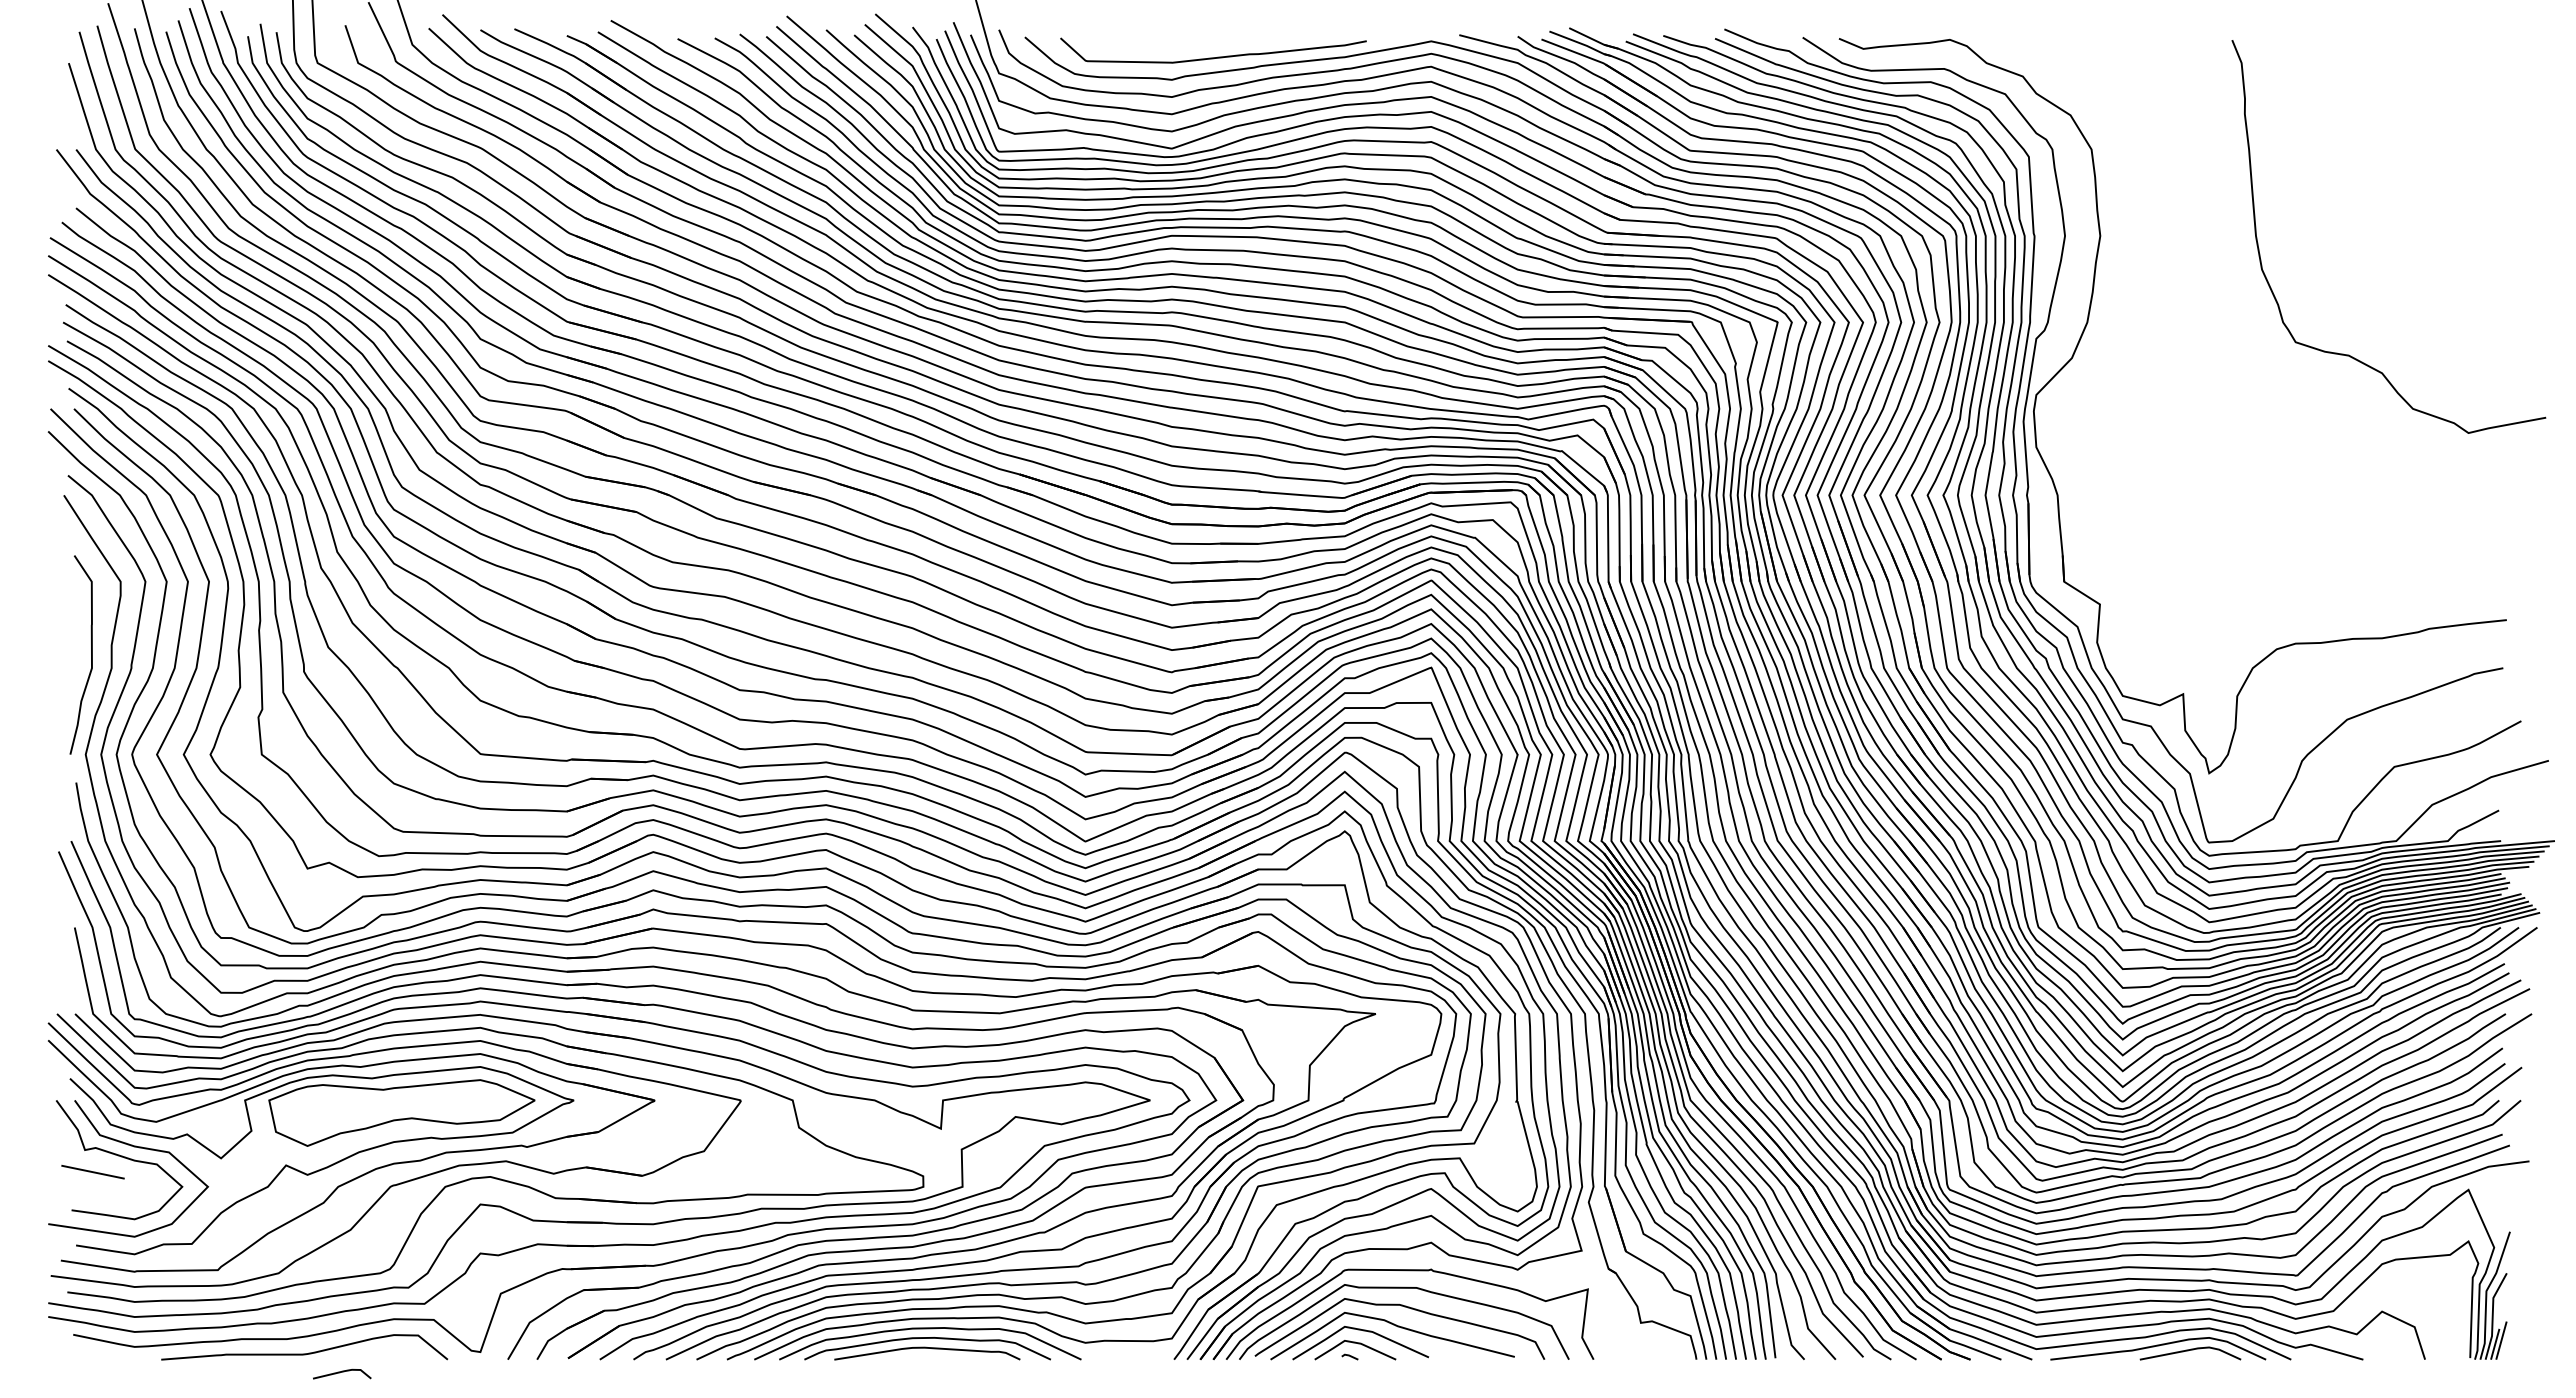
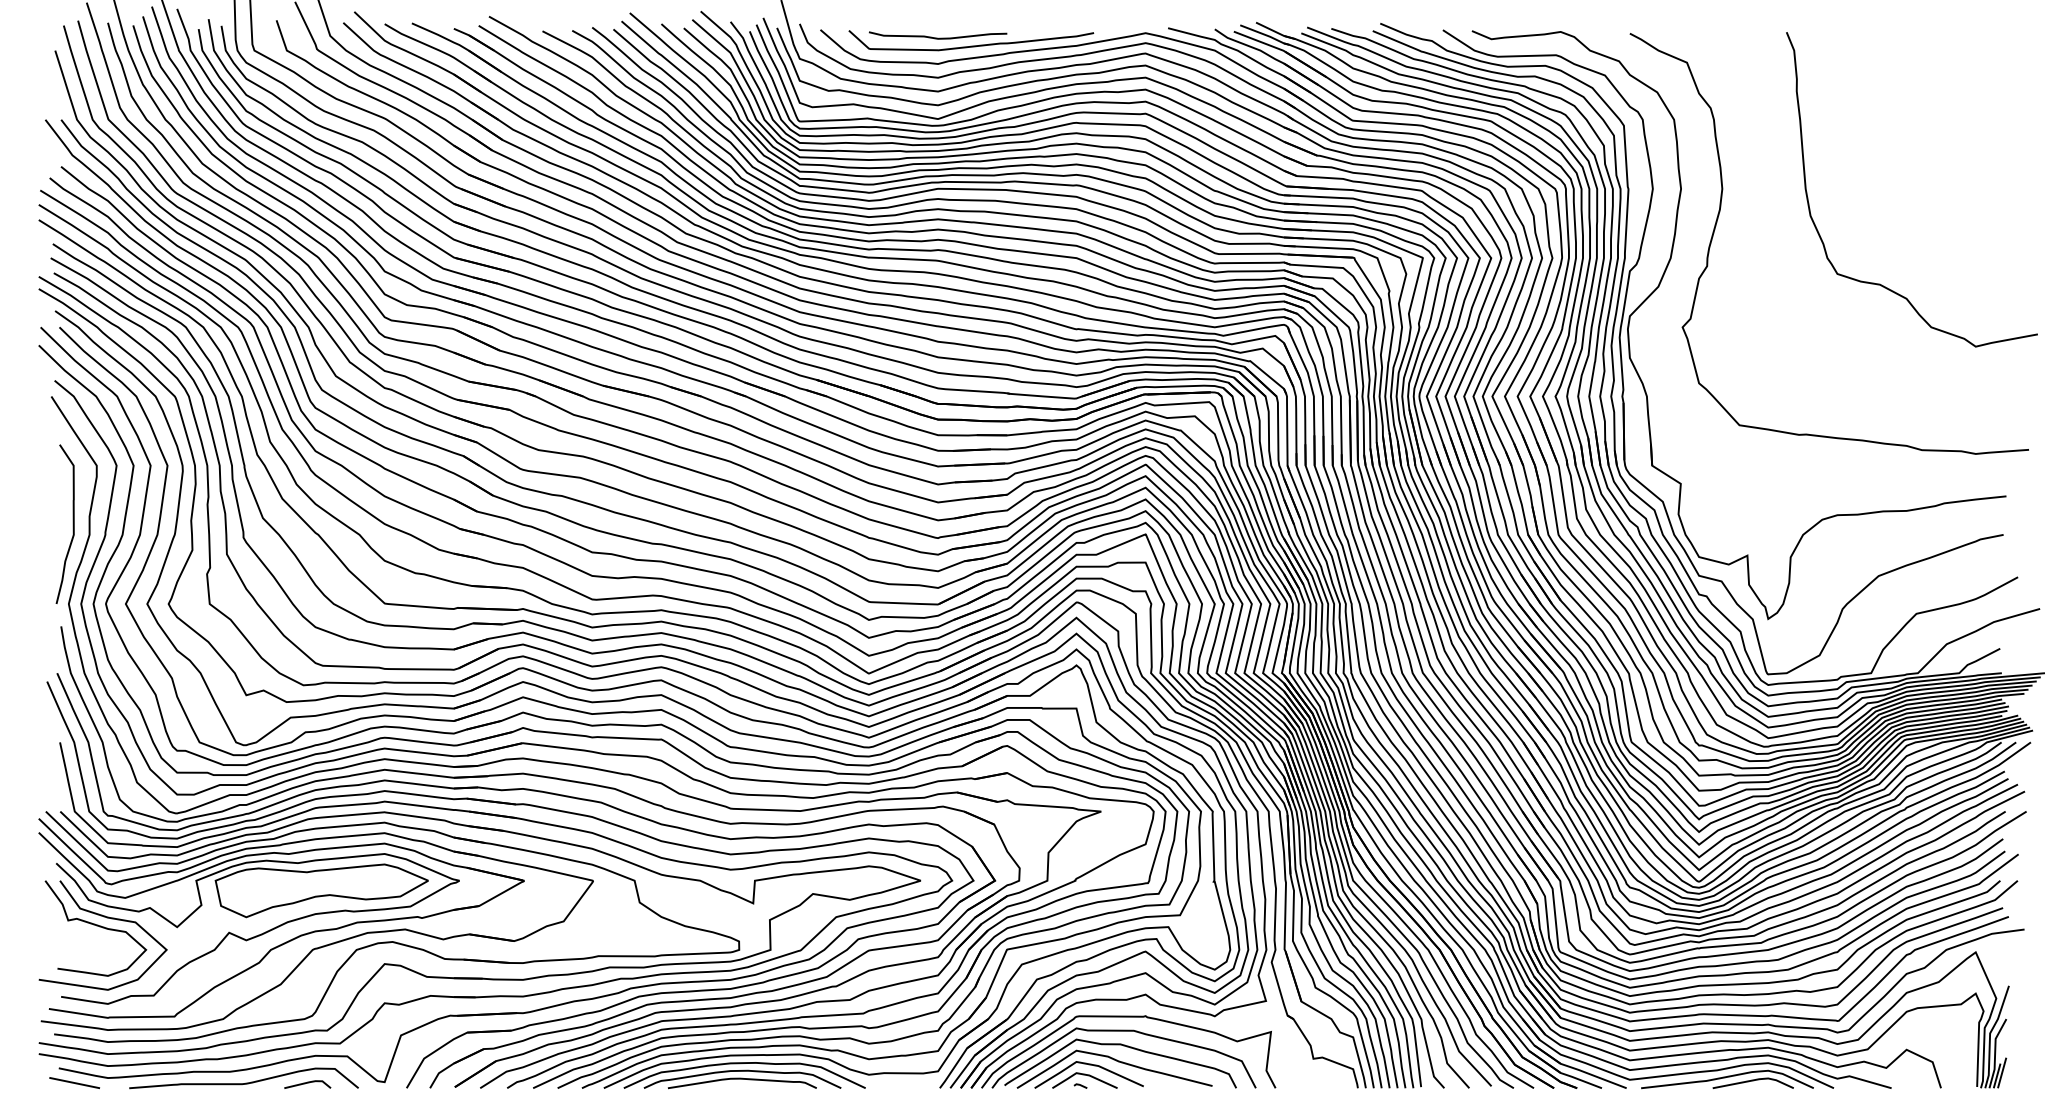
curve: (1171, 47) -> (937, 38), added
curve: (2147, 271) -> (1718, 217), added
line: (92, 1172) -> (74, 1083), moved
line: (342, 1372) -> (307, 1083), moved

